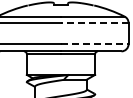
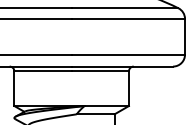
line: (94, 22) -> (127, 18), dashed -> solid
line: (94, 44) -> (127, 55), dashed -> solid

